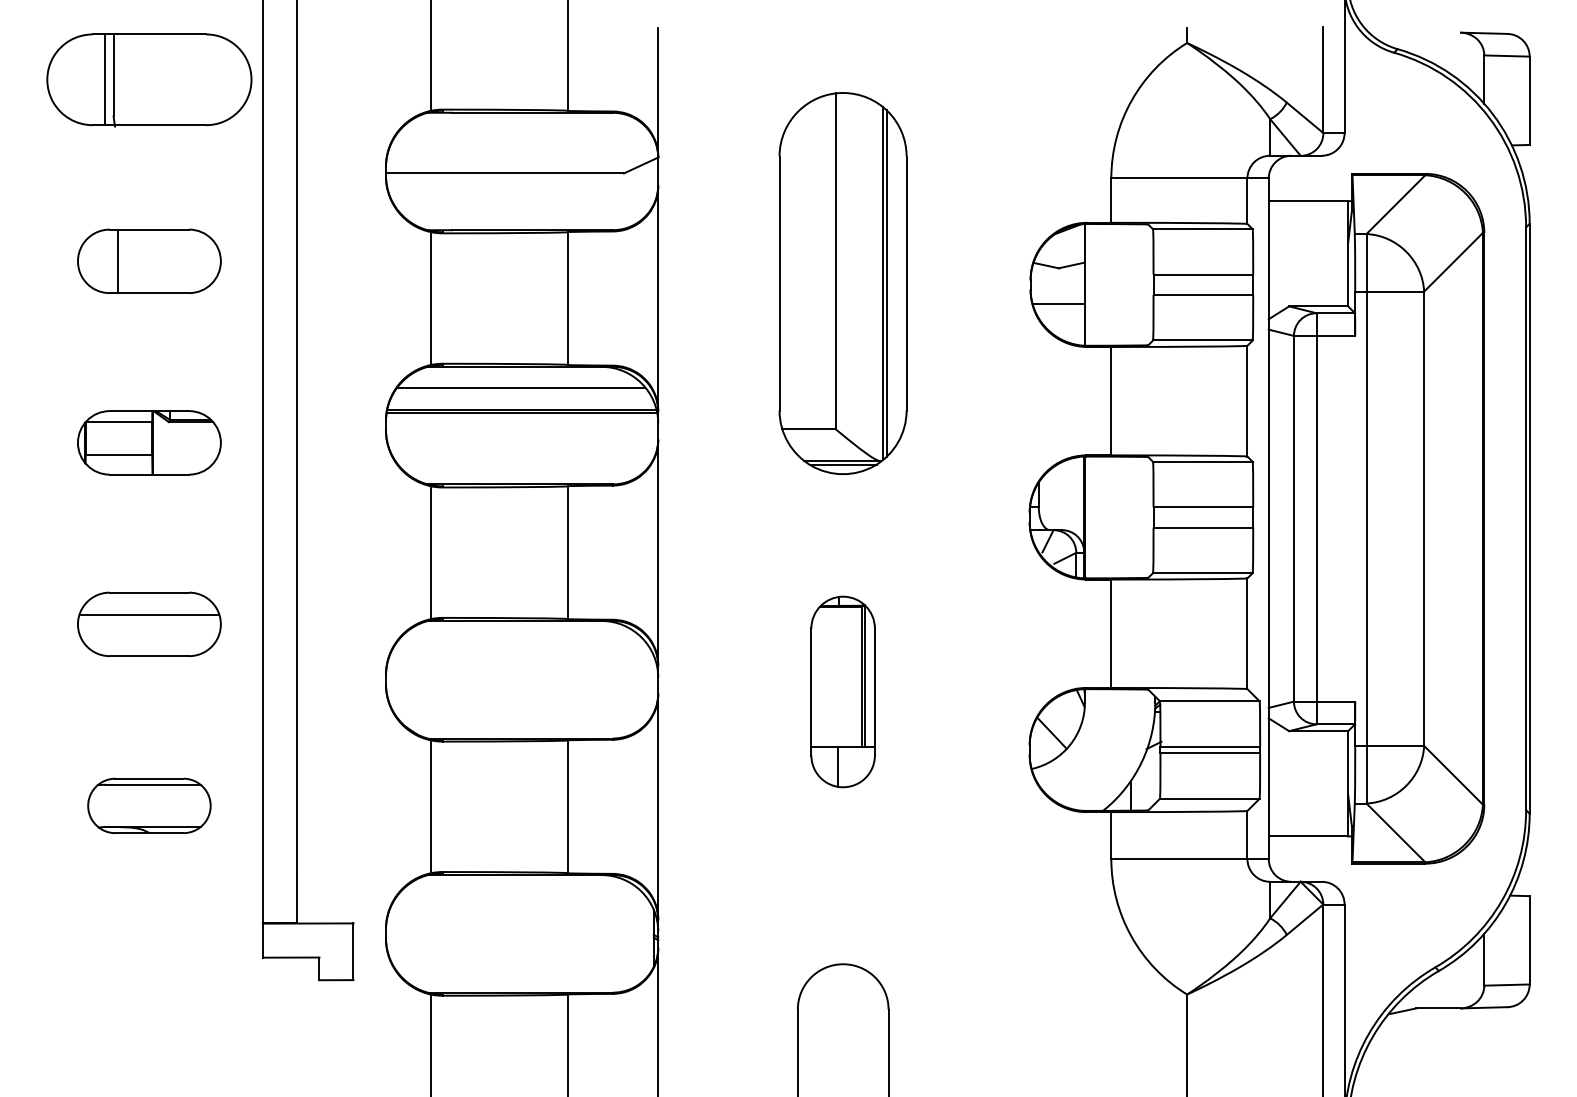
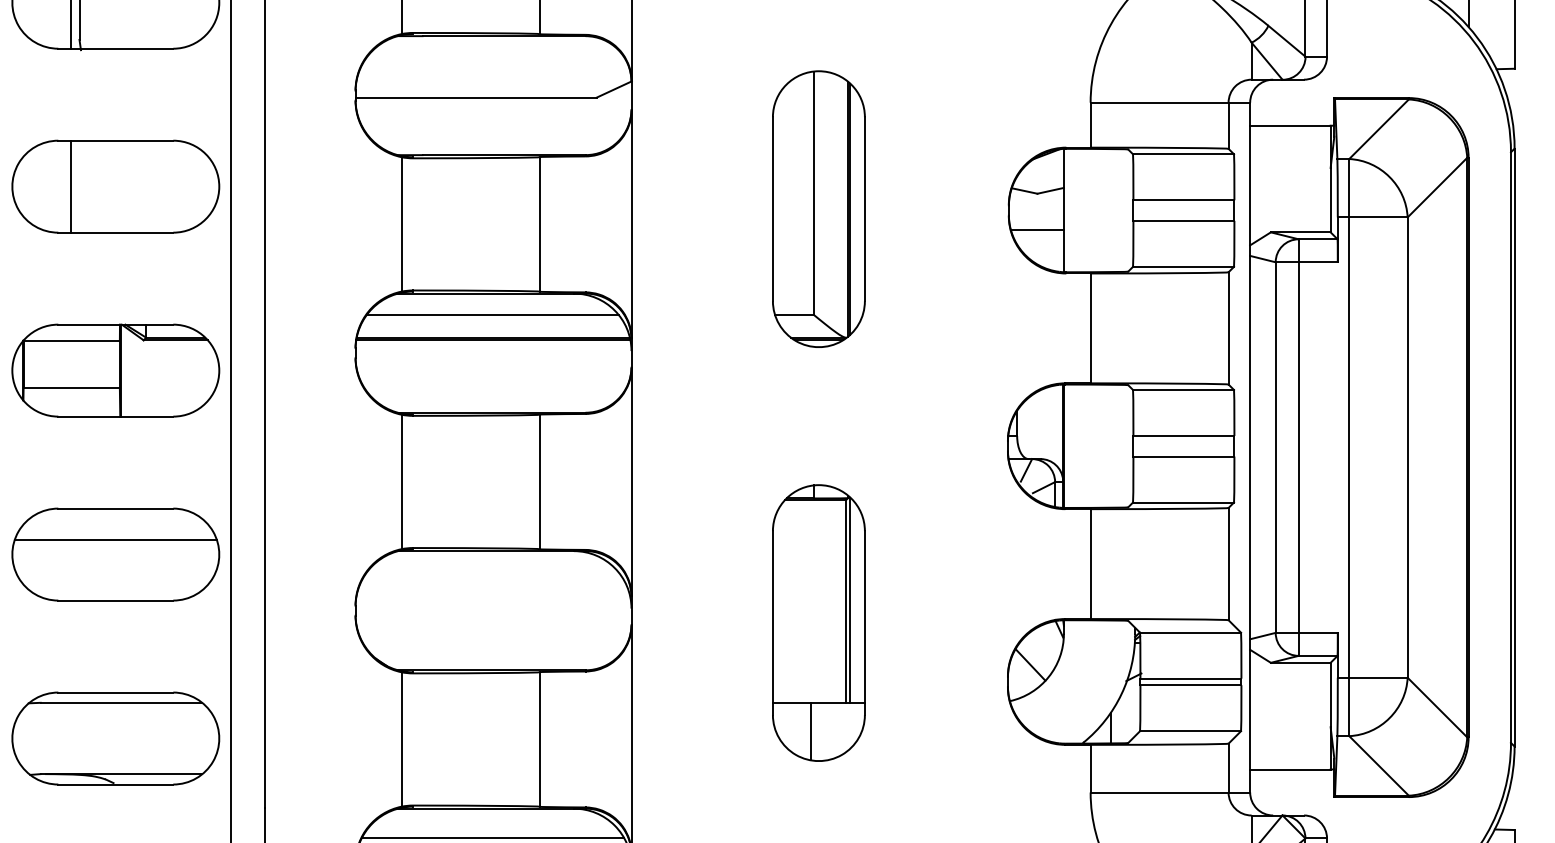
part: (149, 261) -> (115, 186), size x1.43
part: (843, 283) -> (819, 209), size x0.71
part: (149, 442) -> (115, 370), size x1.43
part: (149, 624) -> (115, 554), size x1.43
part: (842, 691) -> (818, 622), size x1.43
part: (149, 805) -> (115, 738), size x1.67
line: (521, 904) -> (492, 838), added

